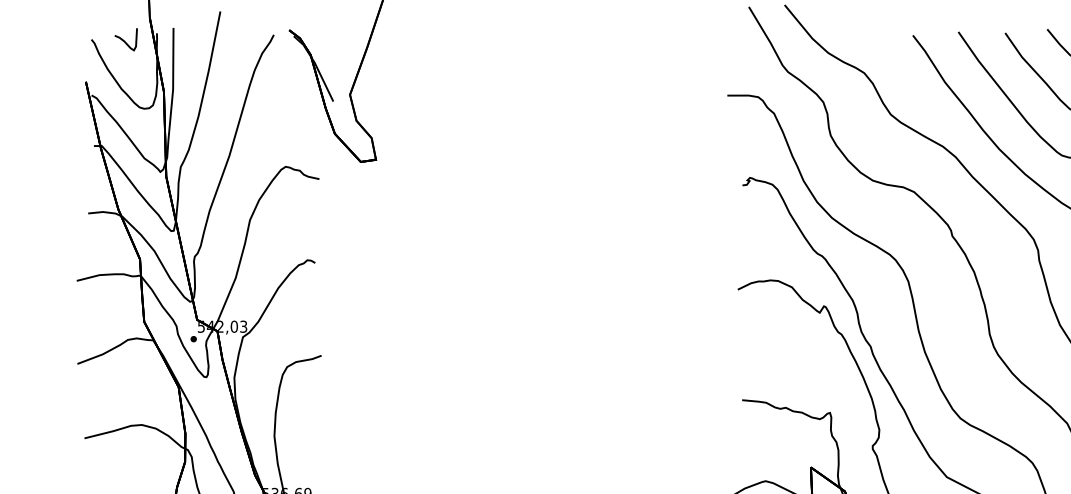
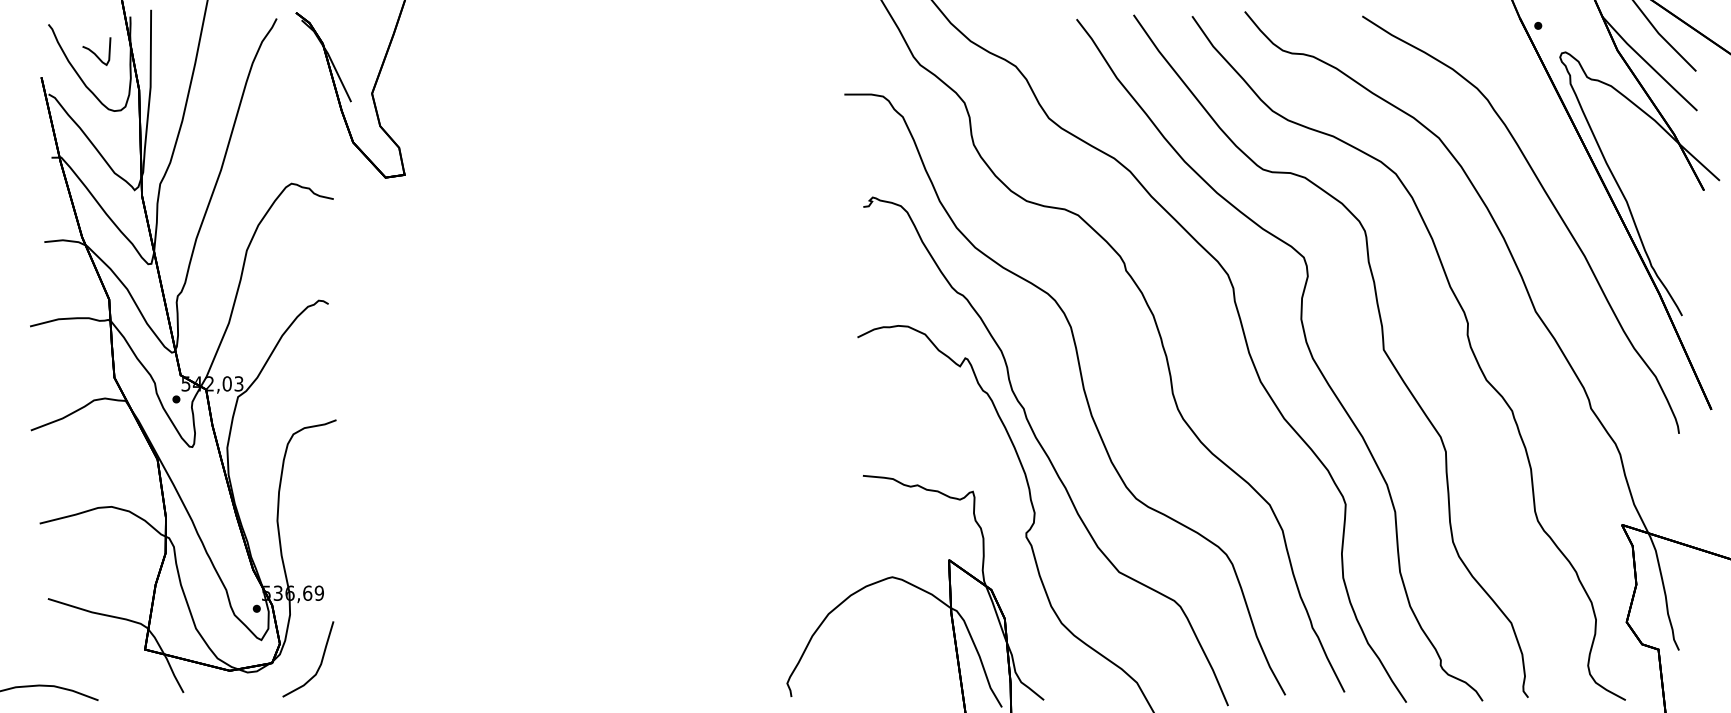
curve: (124, 40) -> (94, 52), moved

